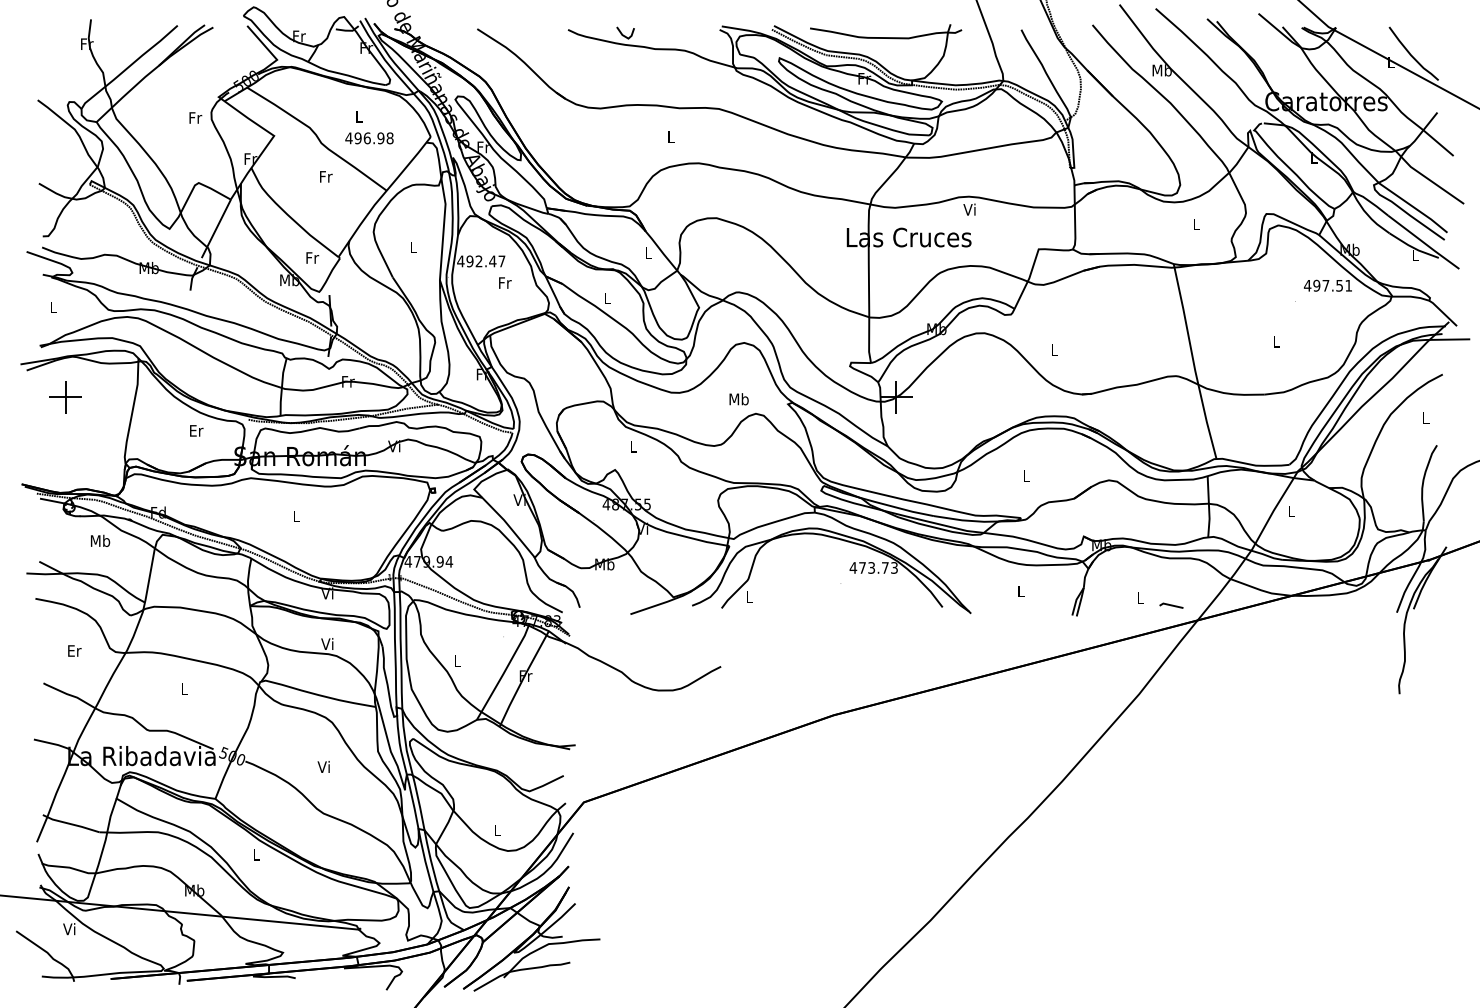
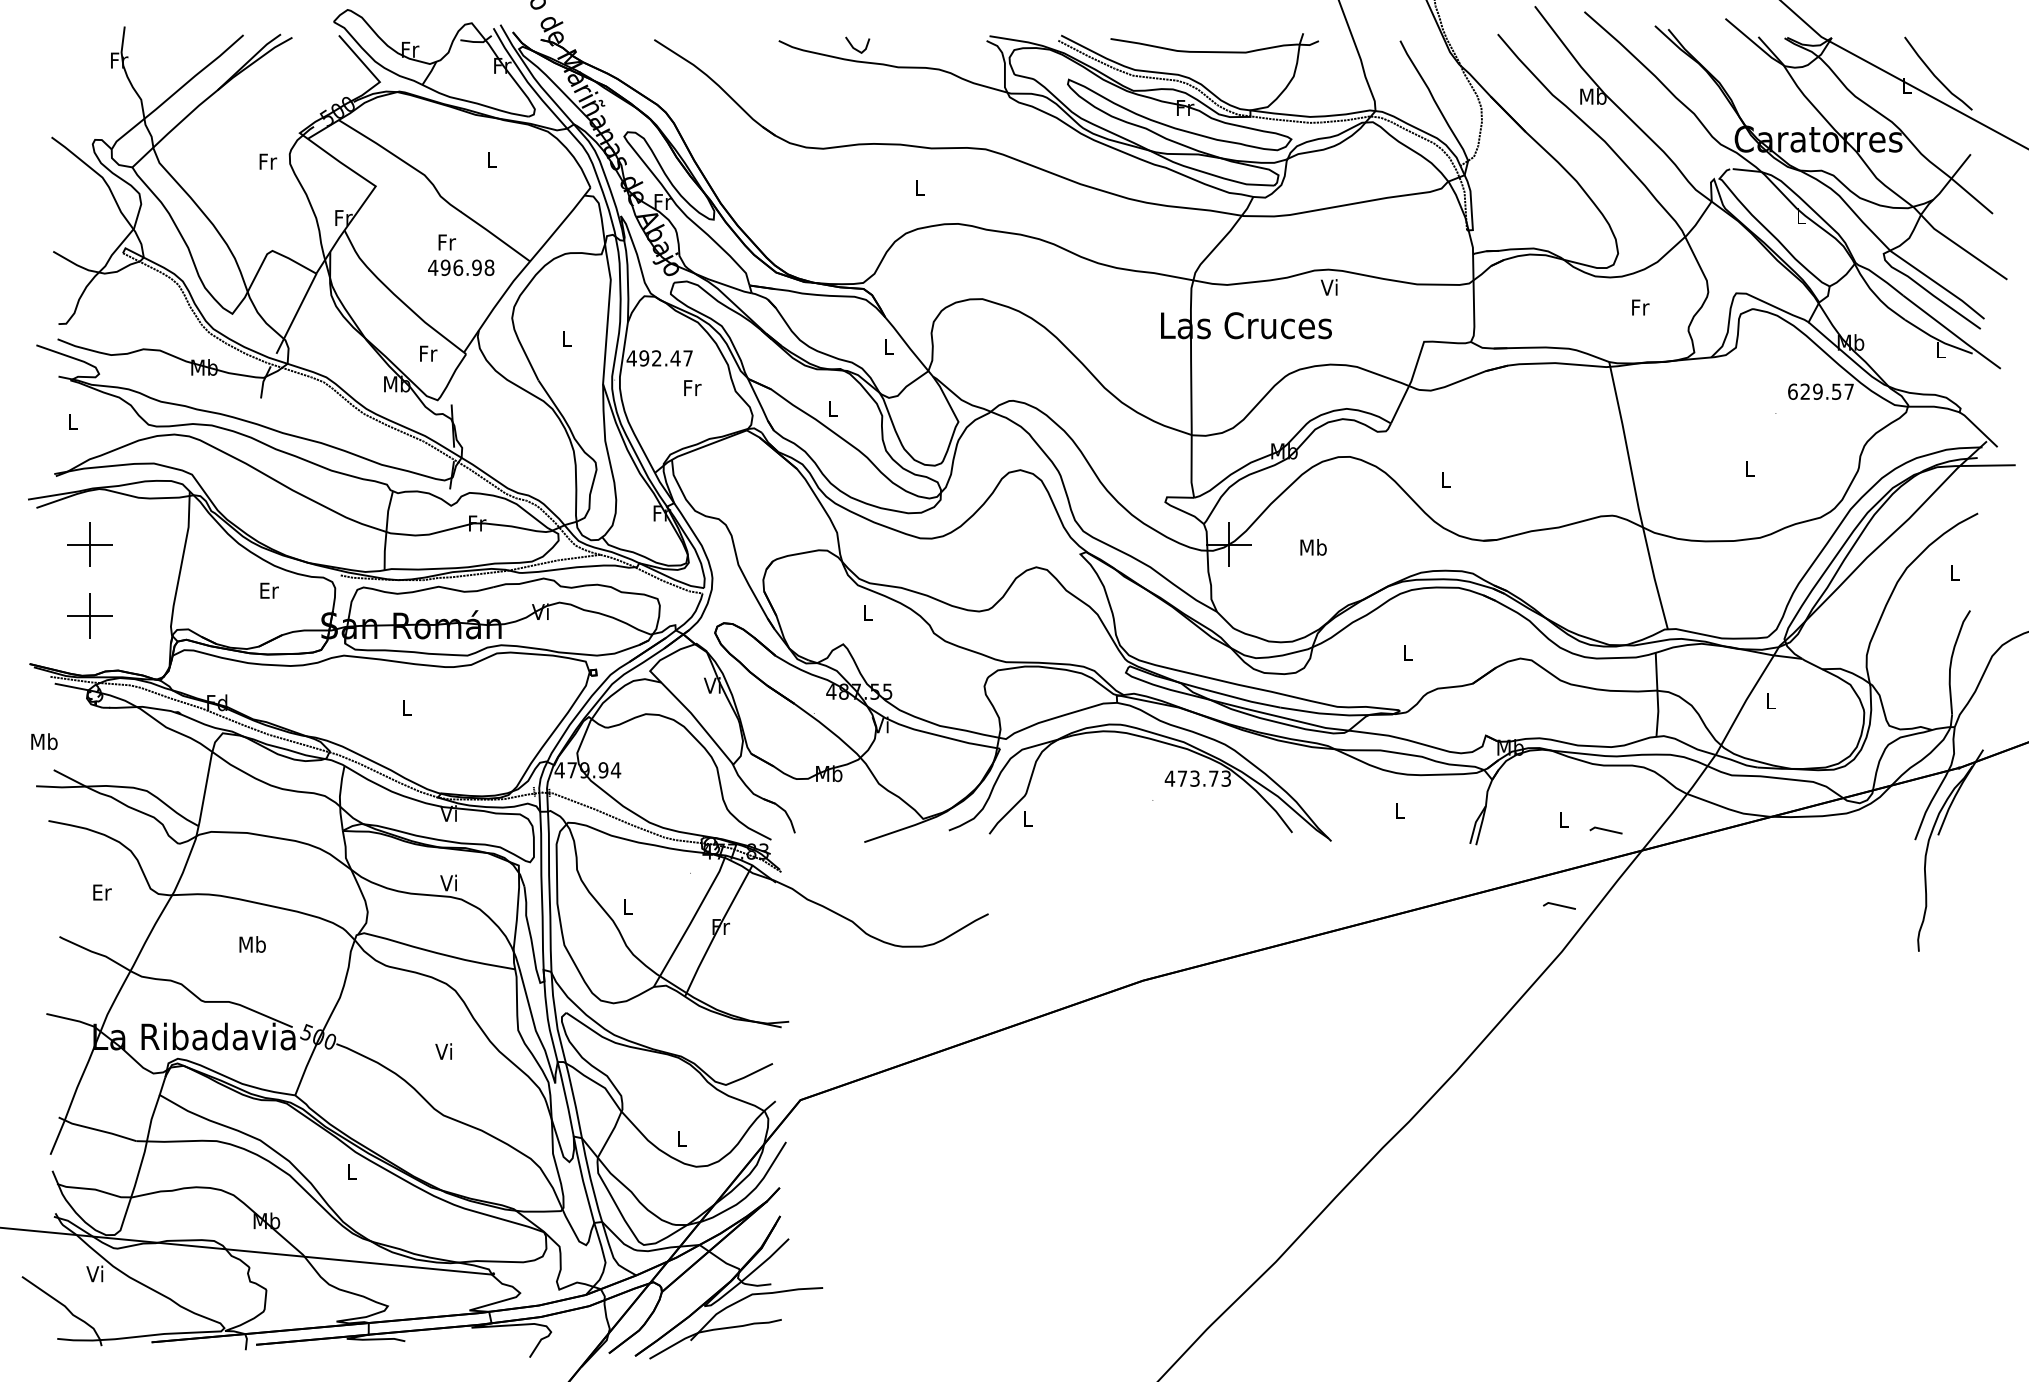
text: (369, 138) -> (461, 268), moved
text: (1196, 224) -> (1640, 307), L -> Fr
text: (1328, 285) -> (1821, 391), 497.51 -> 629.57
text: (738, 399) -> (1312, 547), moved
part: (65, 449) -> (89, 616), added
text: (100, 540) -> (44, 741), moved
line: (1137, 660) -> (1559, 905), added
text: (183, 688) -> (251, 943), L -> Mb

